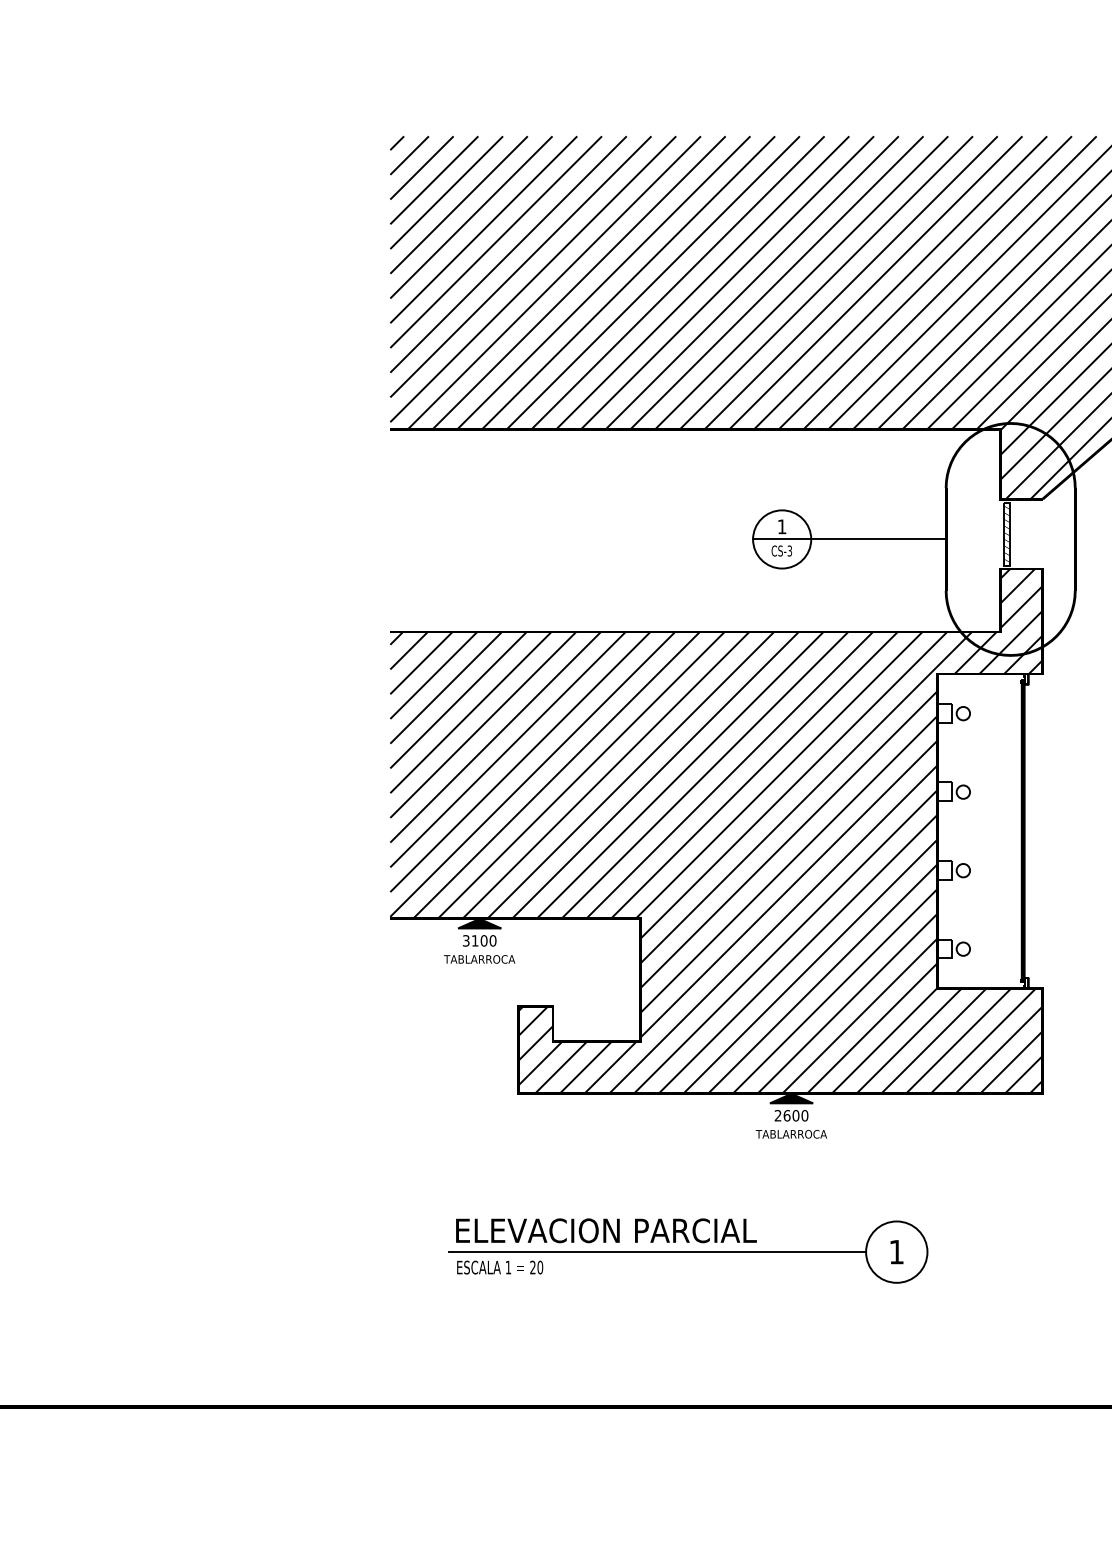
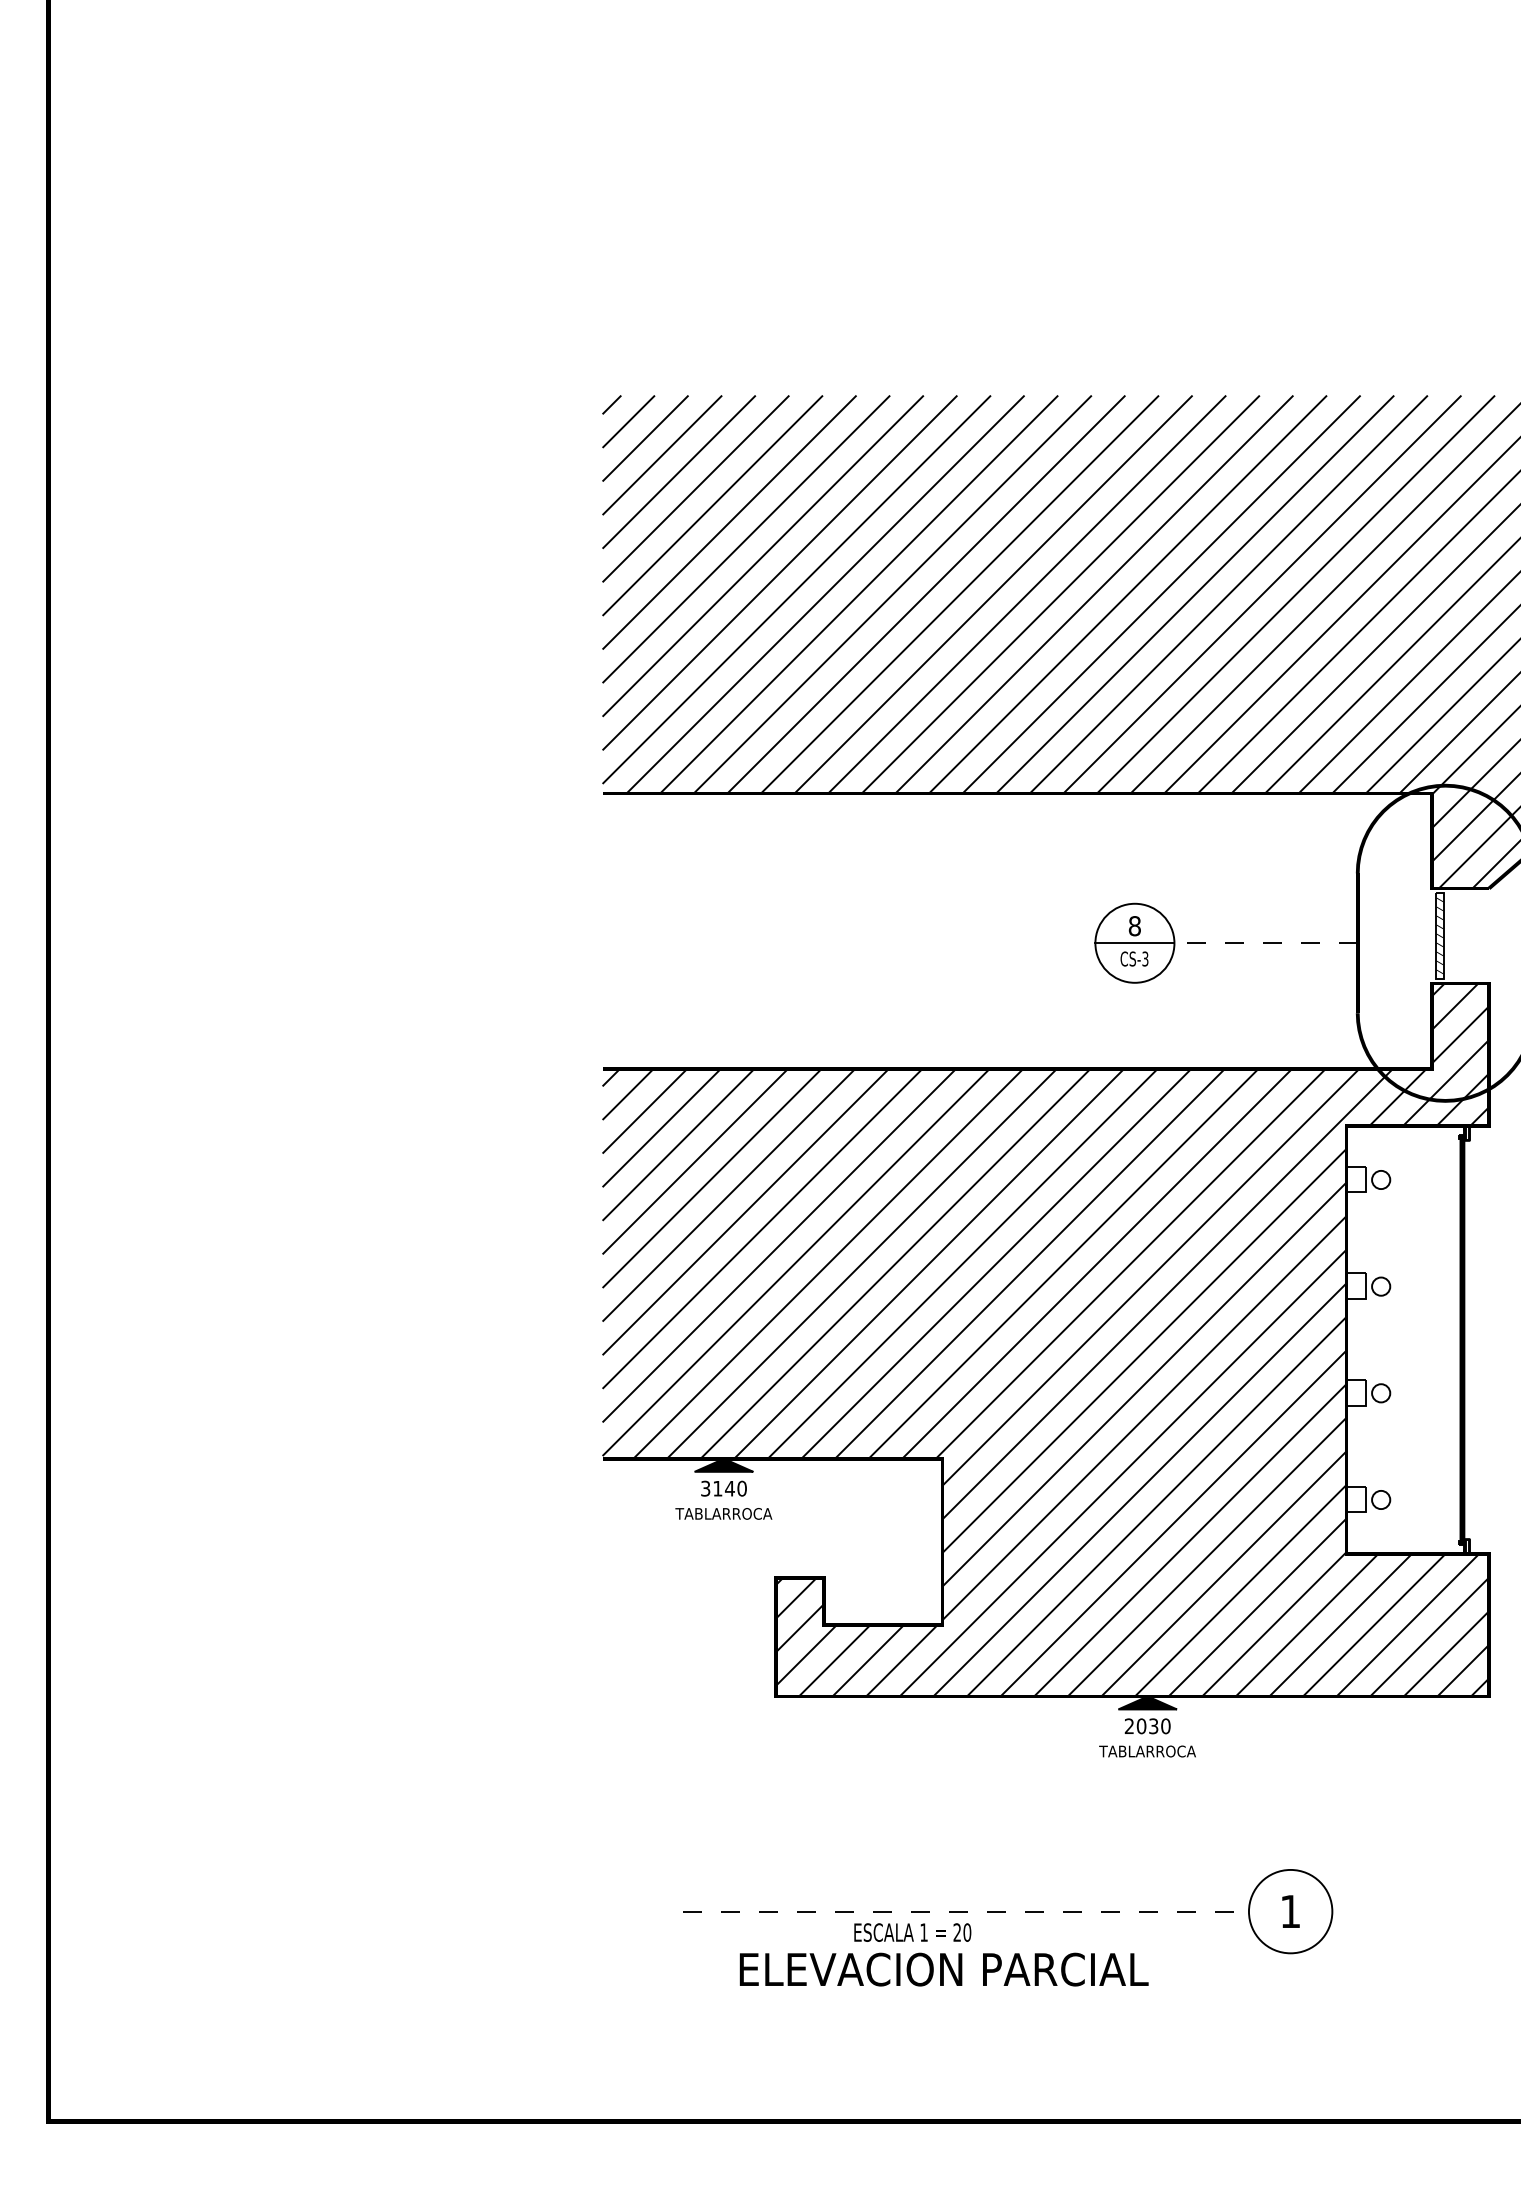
text: (781, 527) -> (1134, 926), 1 -> 8
line: (878, 539) -> (1266, 943), solid -> dashed
text: (483, 940) -> (729, 1488), 3100 -> 3140
text: (791, 1115) -> (1147, 1726), 2600 -> 2030
text: (605, 1230) -> (943, 1969), moved
line: (658, 1252) -> (966, 1911), solid -> dashed
text: (499, 1267) -> (912, 1932), moved

